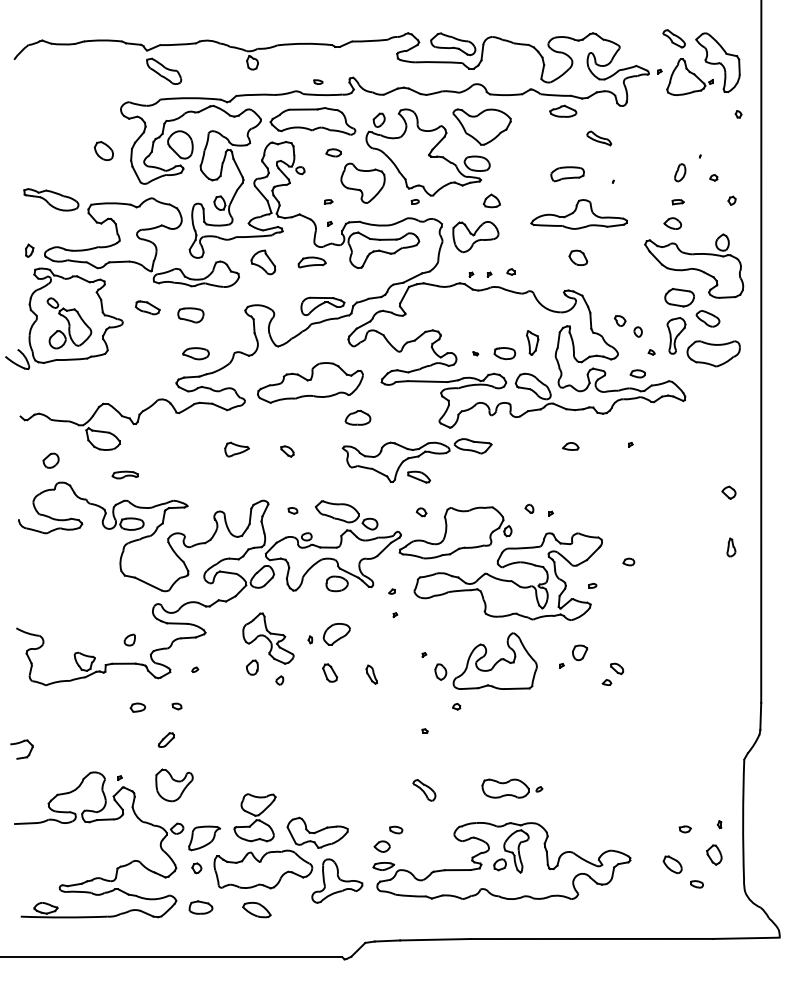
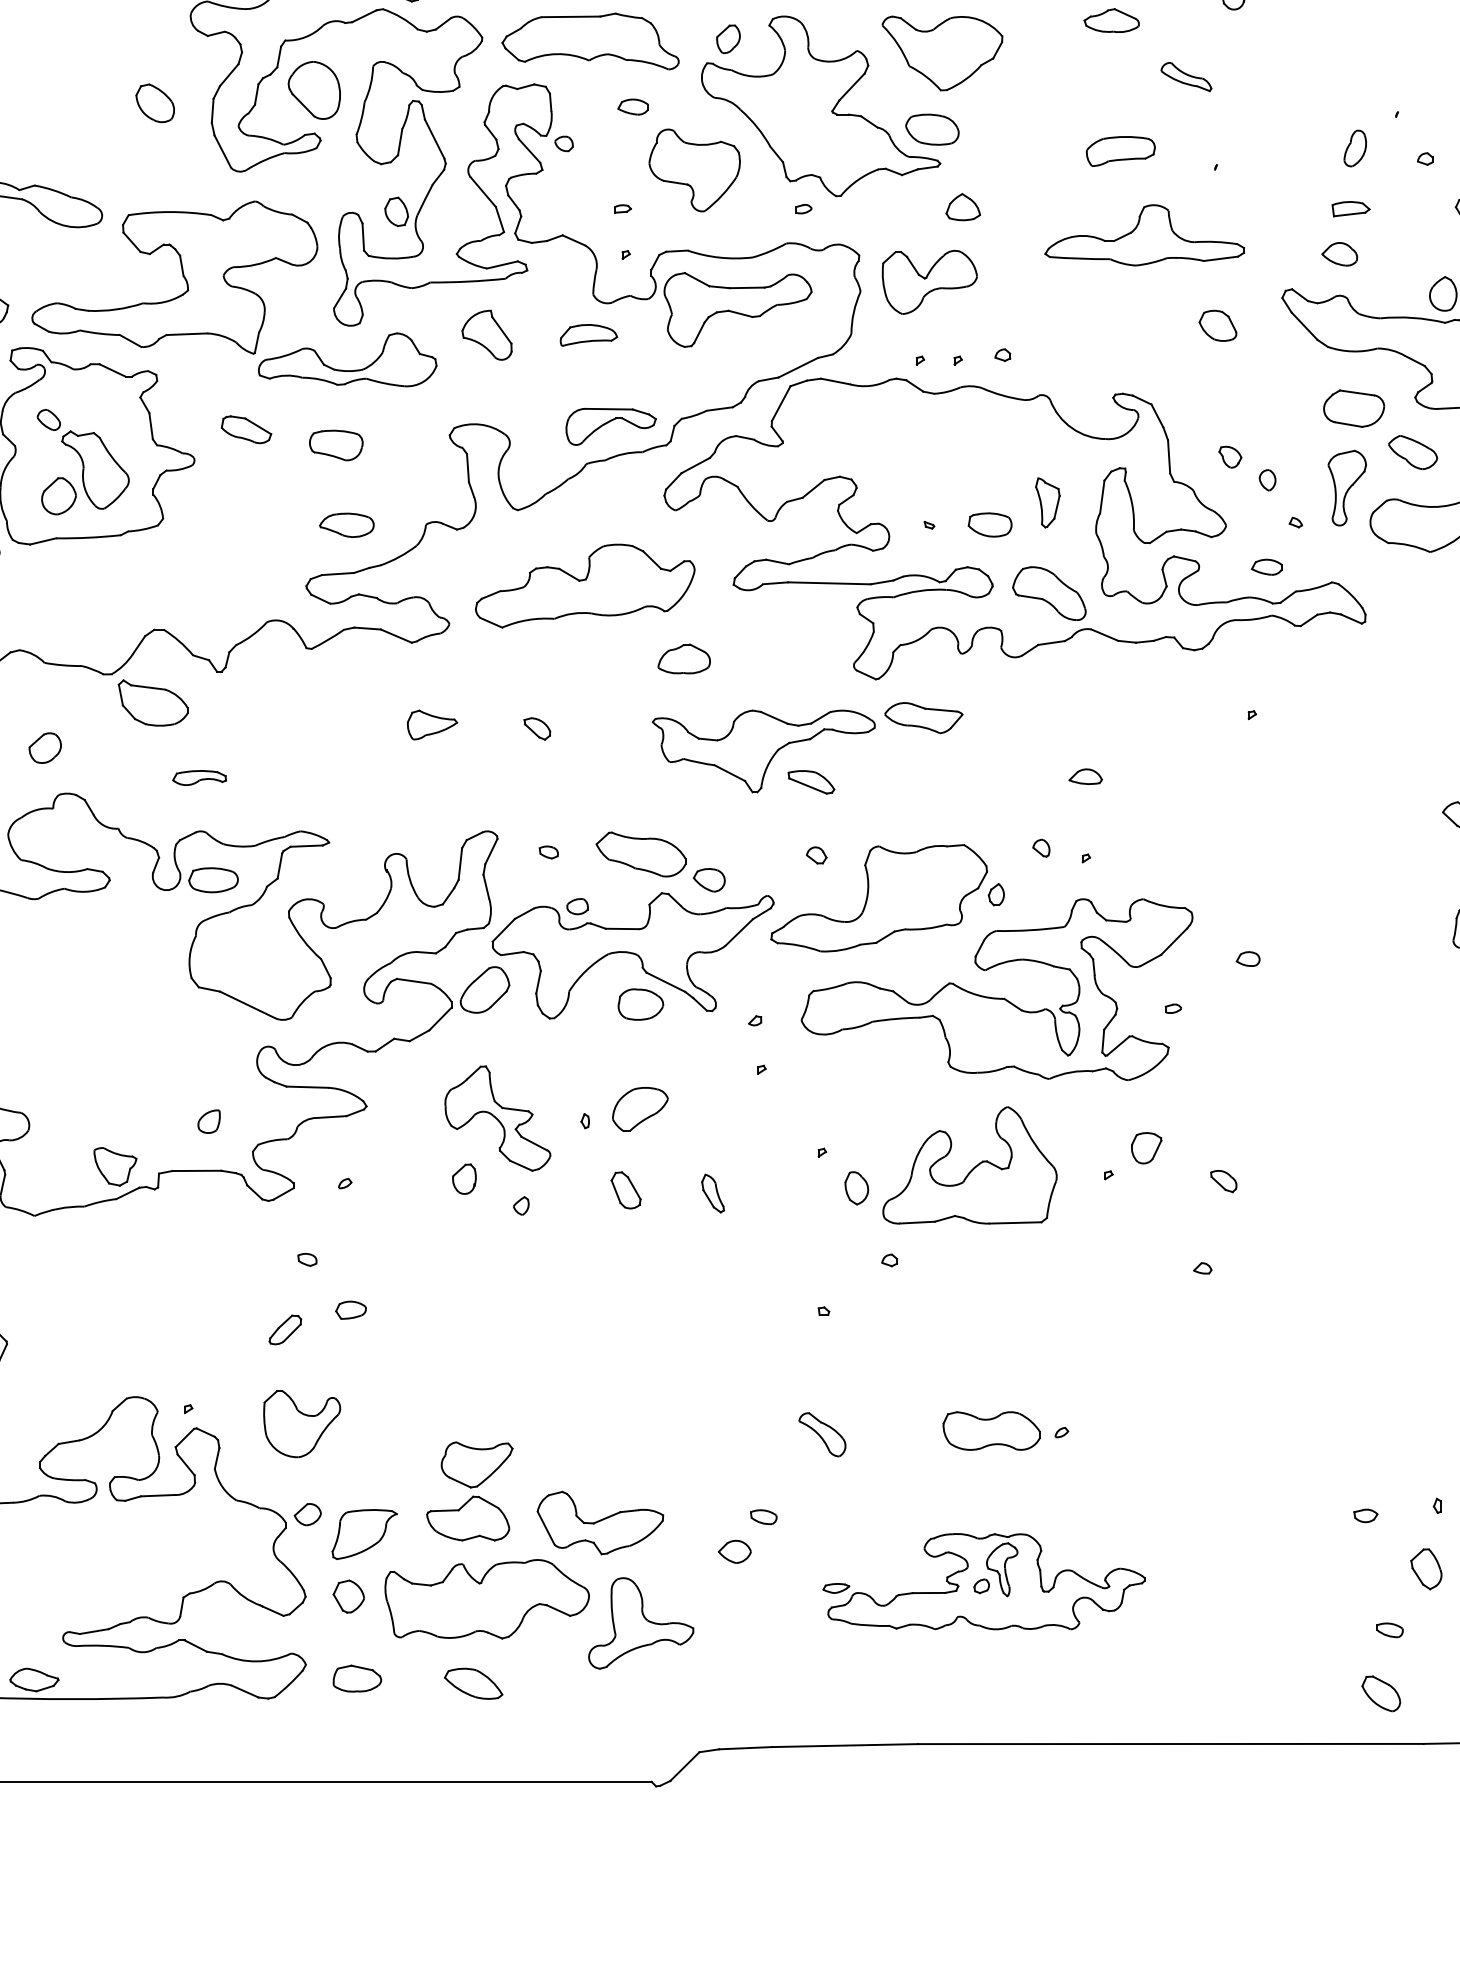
part: (677, 202) -> (1349, 210), size x1.6
part: (578, 257) -> (1218, 324), moved
part: (570, 446) -> (1085, 776), moved
part: (606, 682) -> (1201, 1268), moved
part: (137, 707) -> (350, 1309), moved
part: (501, 860) -> (983, 1580), size x0.6
part: (672, 864) -> (1380, 1693), moved
part: (196, 868) -> (347, 1597), size x1.6

